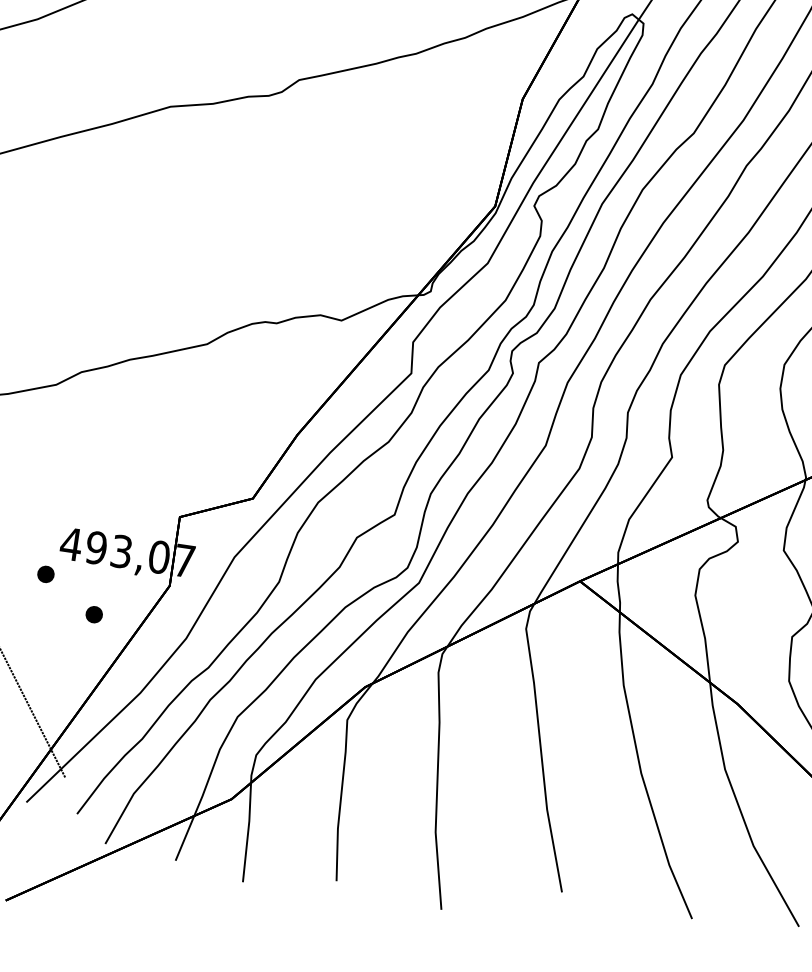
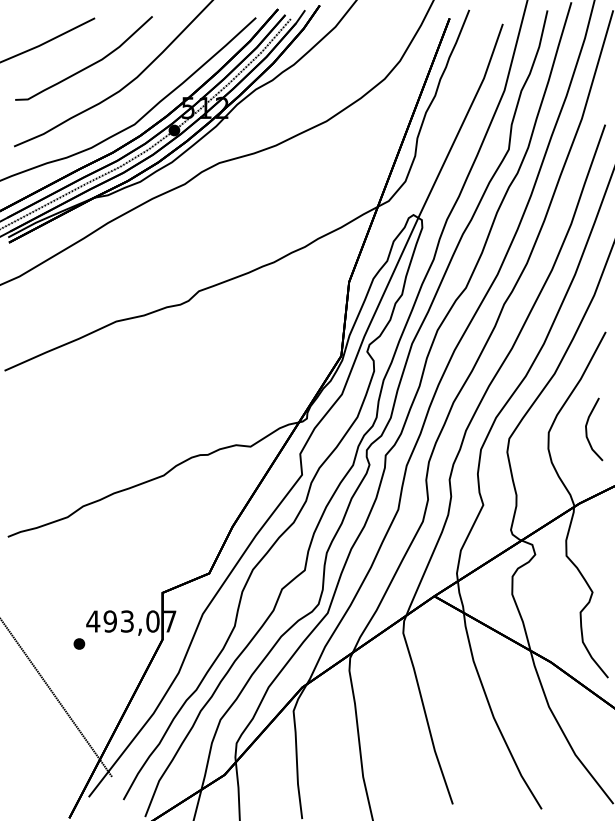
part: (94, 613) -> (115, 665), removed

